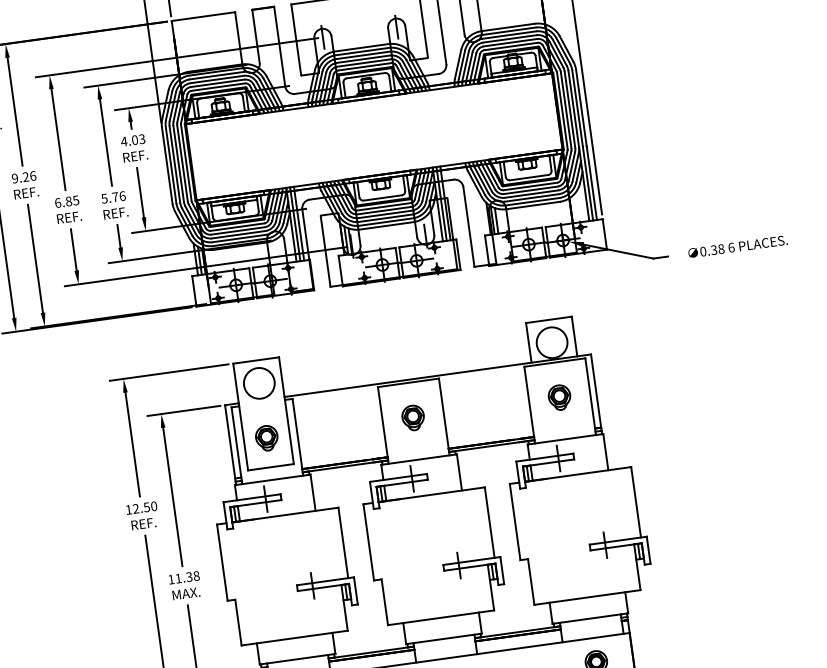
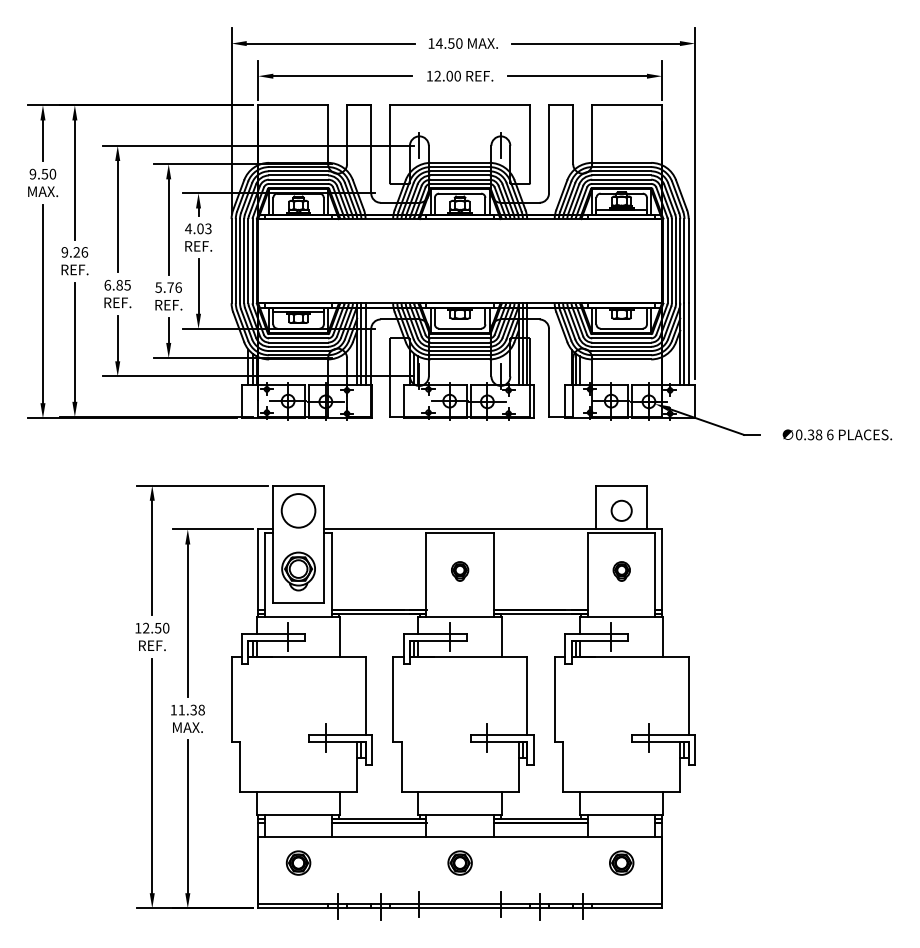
circle: (551, 342) -> (621, 510), size x0.6
part: (559, 397) -> (621, 571), size x0.7
part: (412, 418) -> (459, 571), size x0.7
part: (266, 438) -> (298, 571), size x1.4

